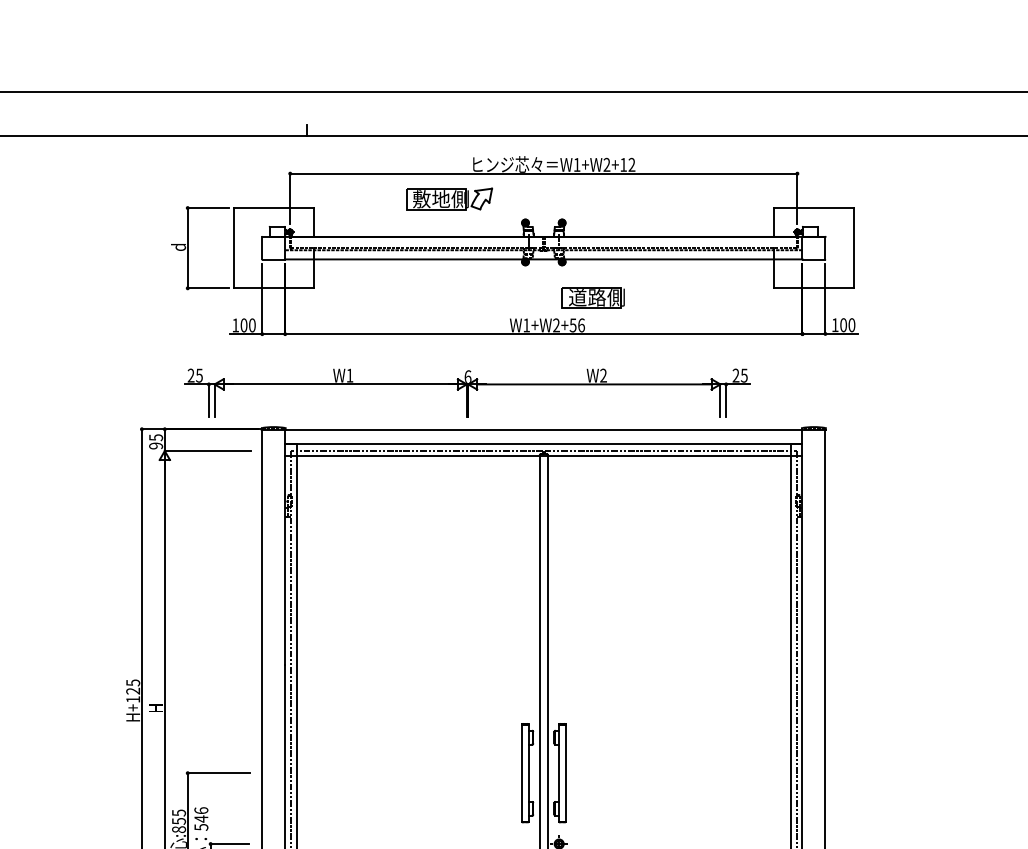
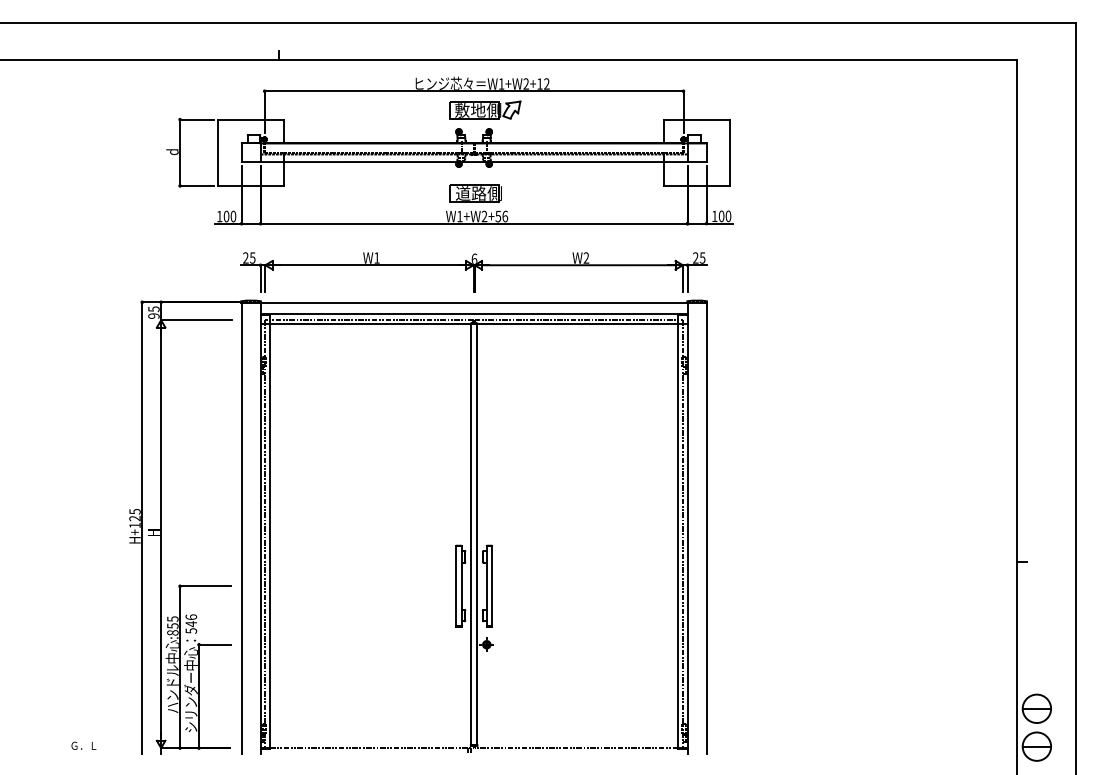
part: (449, 198) -> (485, 109), moved
part: (592, 297) -> (475, 193), moved
part: (466, 393) -> (473, 272), moved

